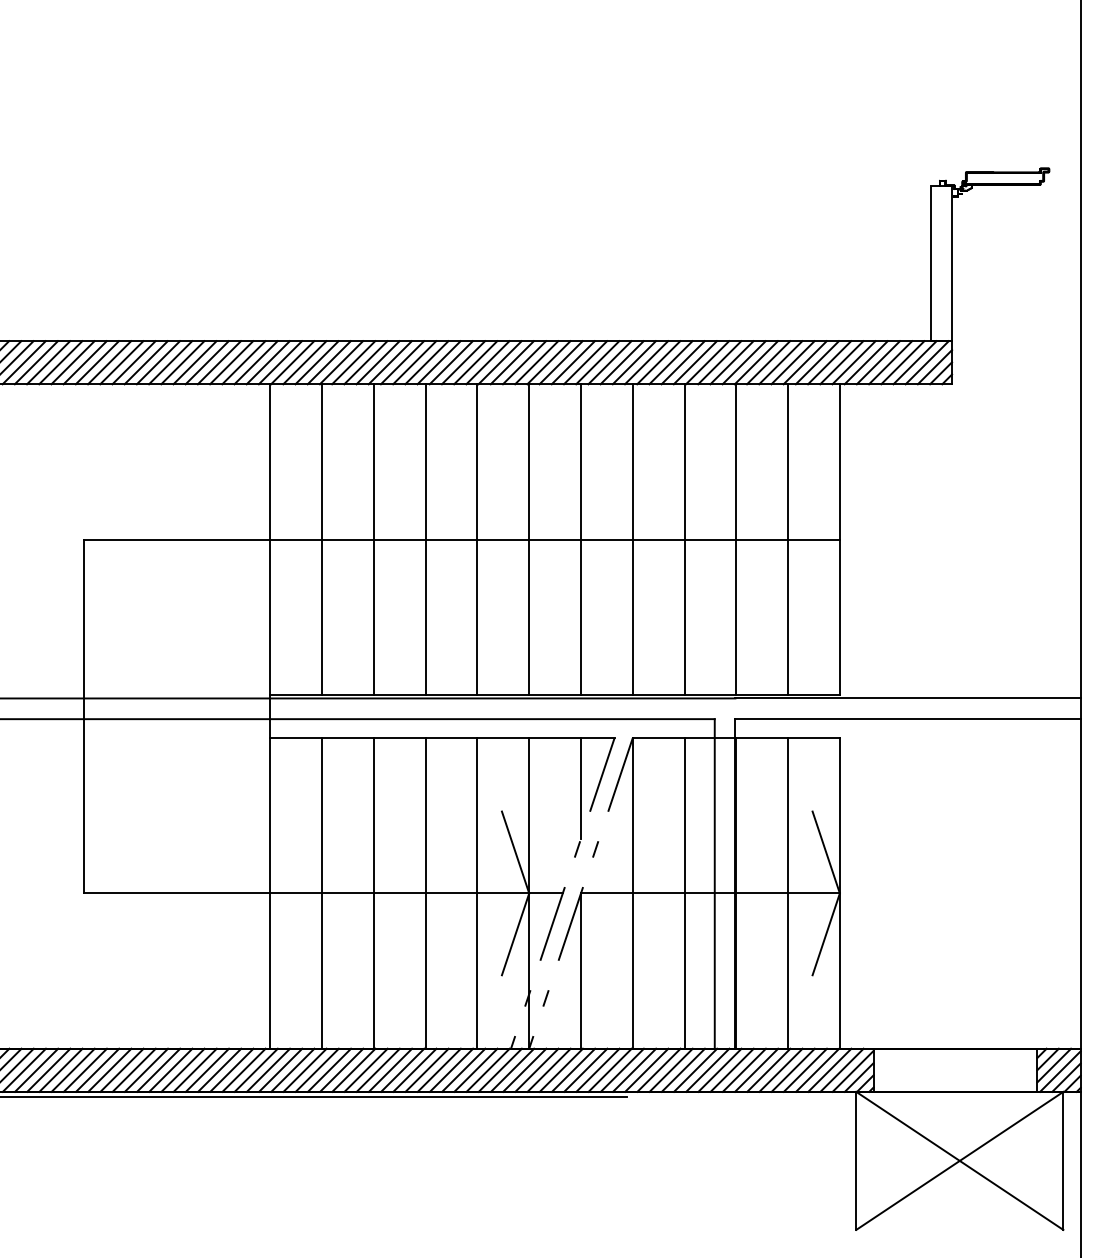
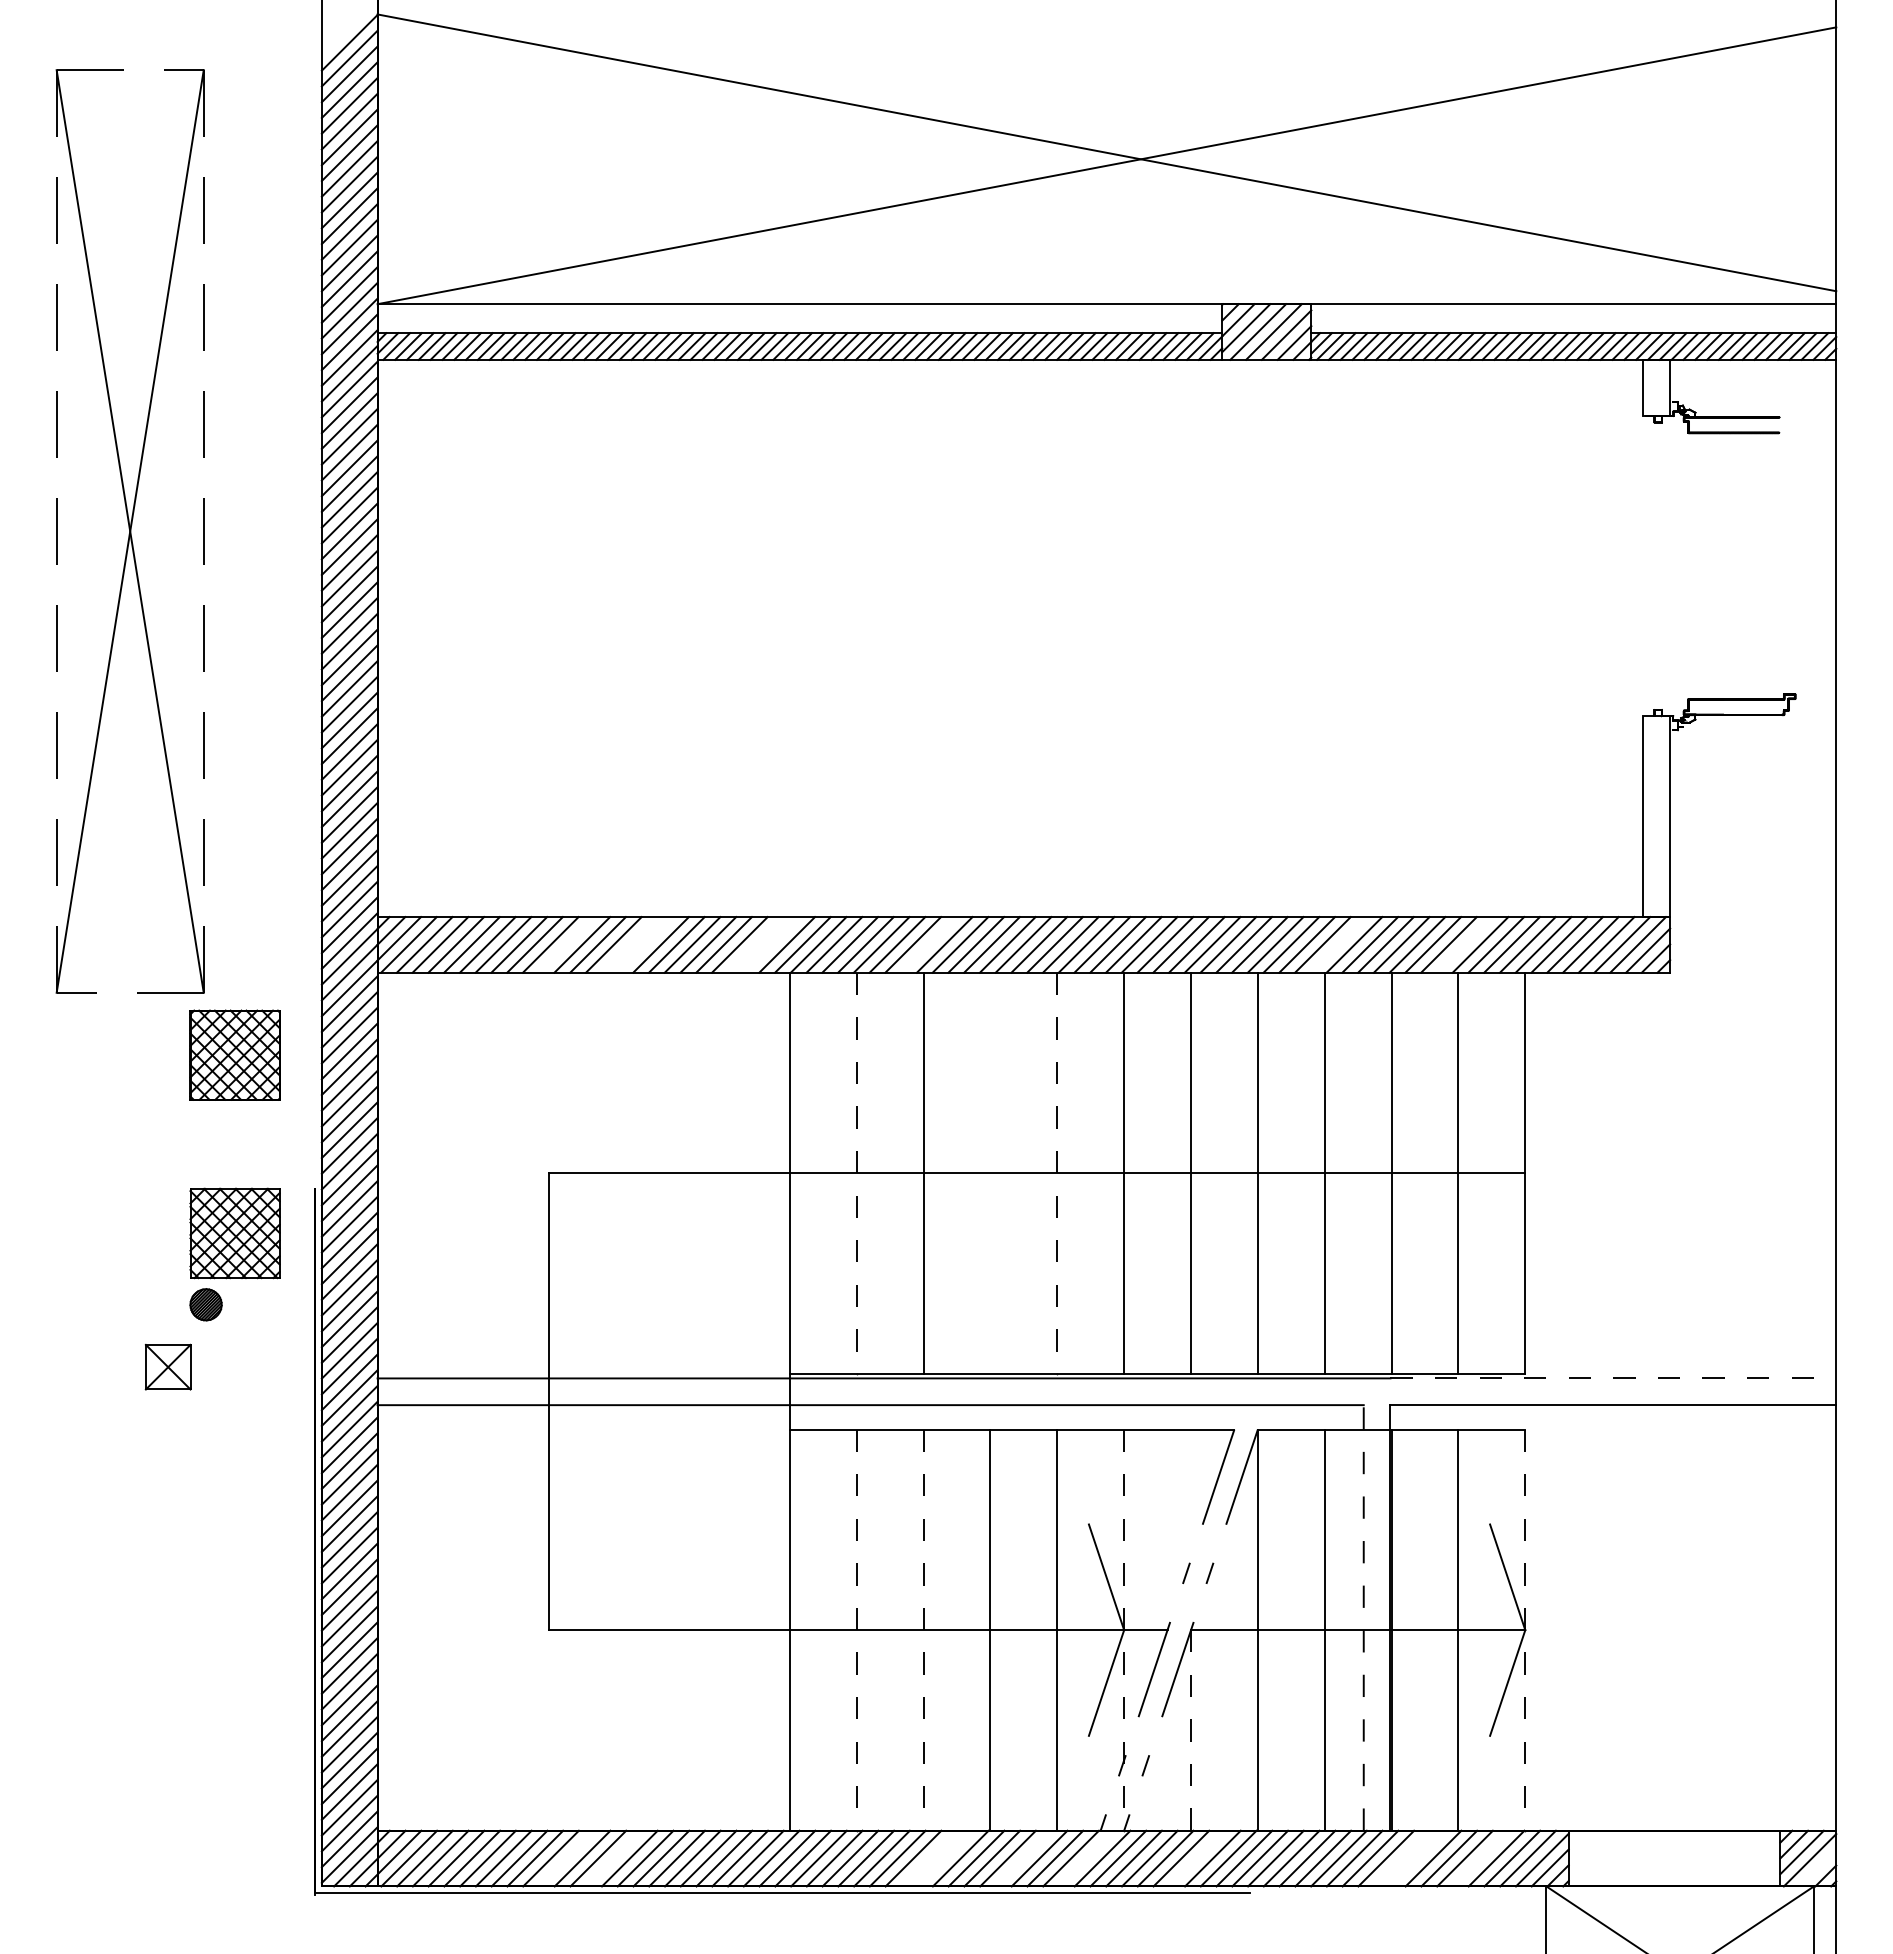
line: (97, 362) -> (566, 944), removed
line: (146, 362) -> (629, 944), removed
line: (158, 362) -> (645, 944), removed
line: (243, 362) -> (755, 944), removed
line: (256, 362) -> (771, 944), removed
line: (377, 362) -> (928, 944), removed
line: (695, 362) -> (1338, 944), removed
line: (792, 362) -> (1464, 944), removed
line: (425, 538) -> (990, 1172), removed
line: (321, 539) -> (856, 1173), solid -> dashed
line: (477, 539) -> (1057, 1173), solid -> dashed
line: (908, 698) -> (1613, 1378), solid -> dashed
line: (581, 788) -> (1191, 1494), removed
line: (714, 883) -> (1363, 1617), solid -> dashed
line: (321, 893) -> (856, 1630), solid -> dashed
line: (373, 893) -> (923, 1630), solid -> dashed
line: (529, 893) -> (1124, 1630), solid -> dashed
line: (840, 893) -> (1525, 1630), solid -> dashed
line: (581, 971) -> (1191, 1730), solid -> dashed
line: (97, 1070) -> (566, 1858), removed
line: (133, 1070) -> (613, 1858), removed
line: (378, 1070) -> (929, 1858), removed
line: (390, 1070) -> (944, 1858), removed
line: (451, 1070) -> (1023, 1858), removed
line: (500, 1070) -> (1086, 1858), removed
line: (586, 1070) -> (1197, 1858), removed
line: (743, 1070) -> (1401, 1858), removed
line: (756, 1070) -> (1417, 1858), removed
line: (805, 1070) -> (1480, 1858), removed
line: (1066, 1077) -> (1817, 1867), removed

